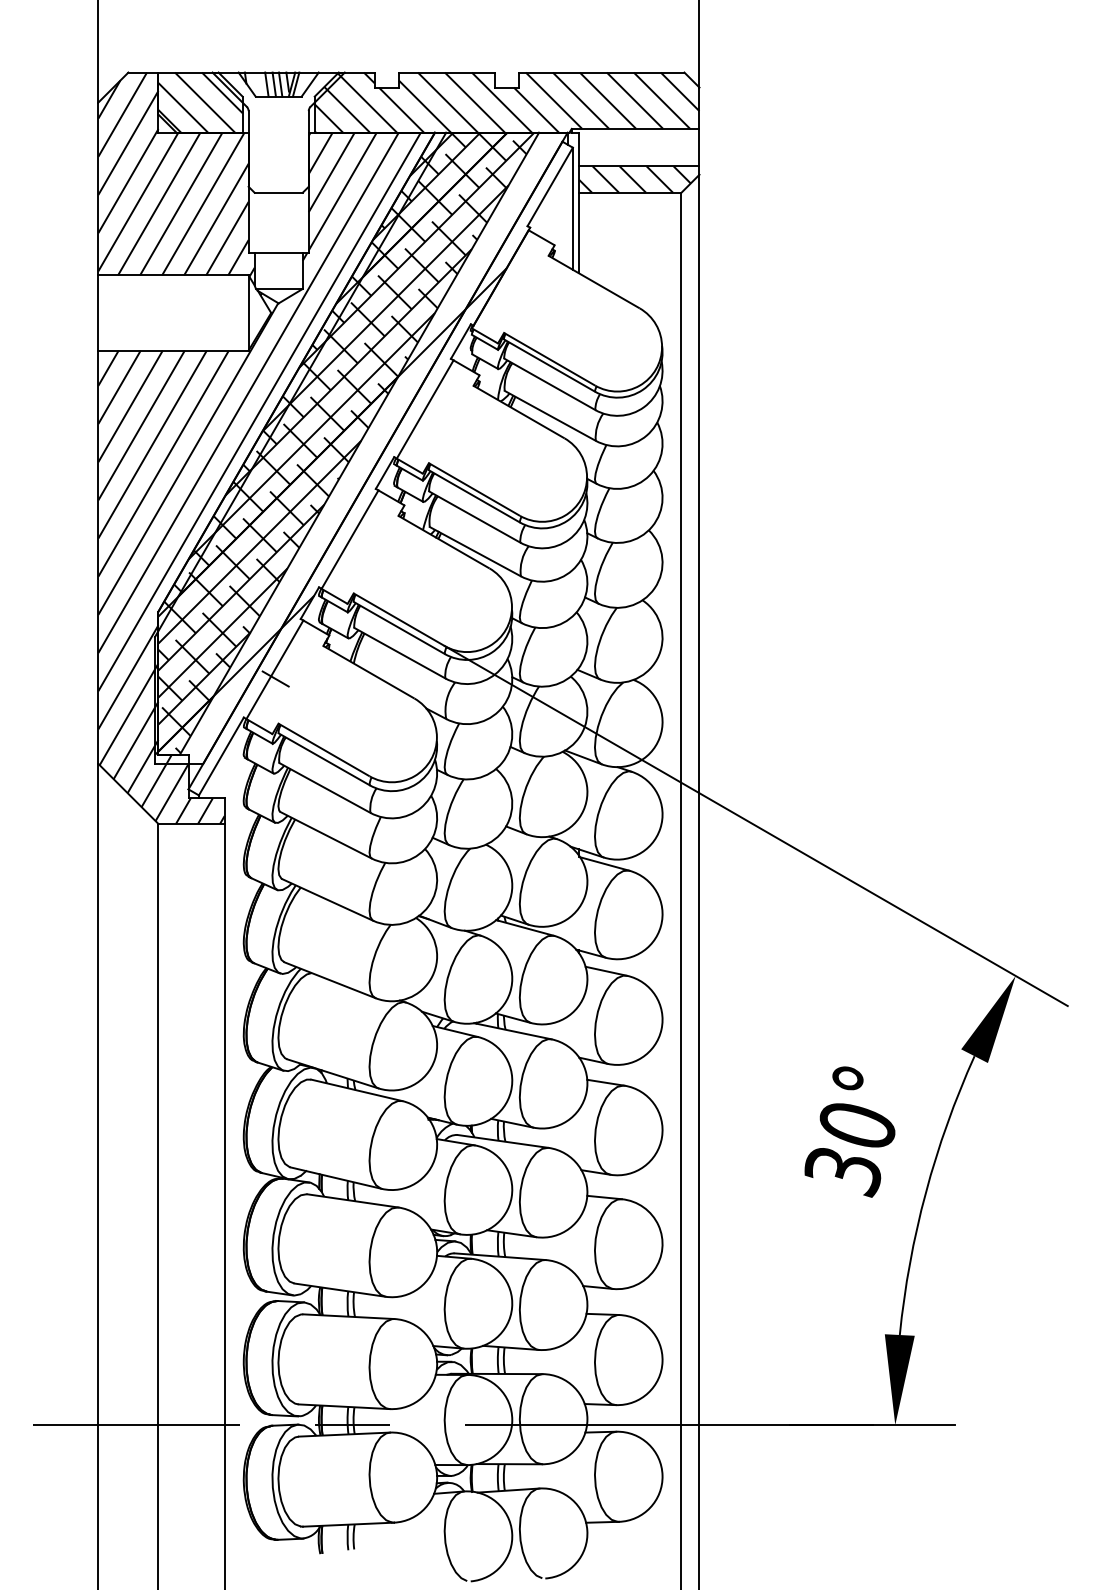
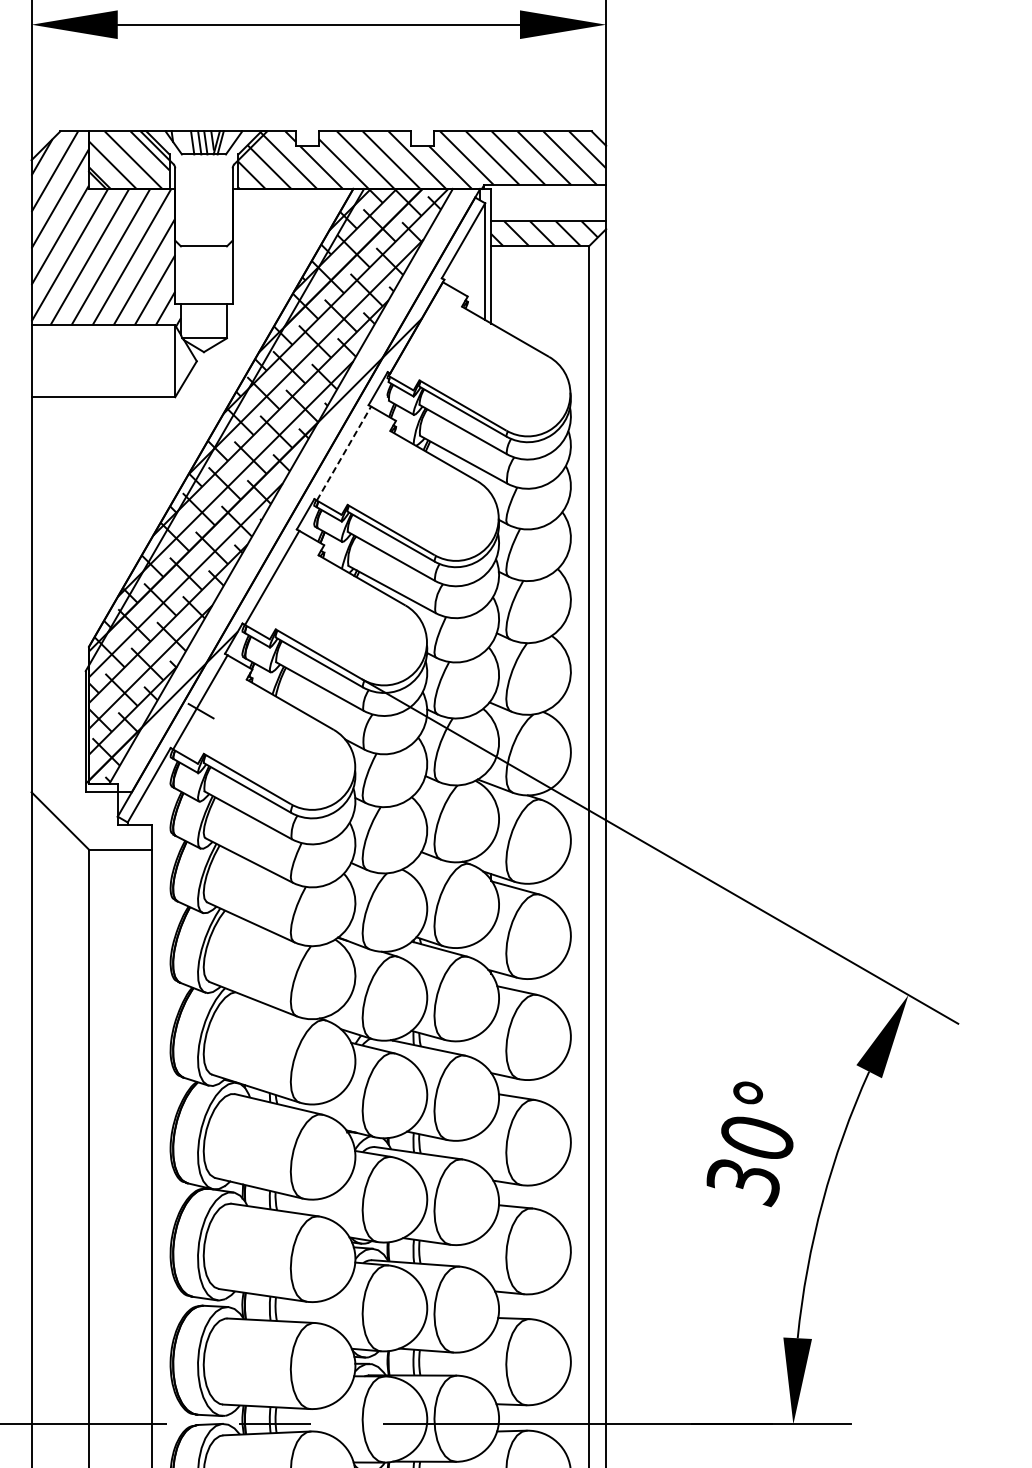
line: (425, 409) -> (344, 453), solid -> dashed
hatch: (259, 477) -> (185, 518), removed

